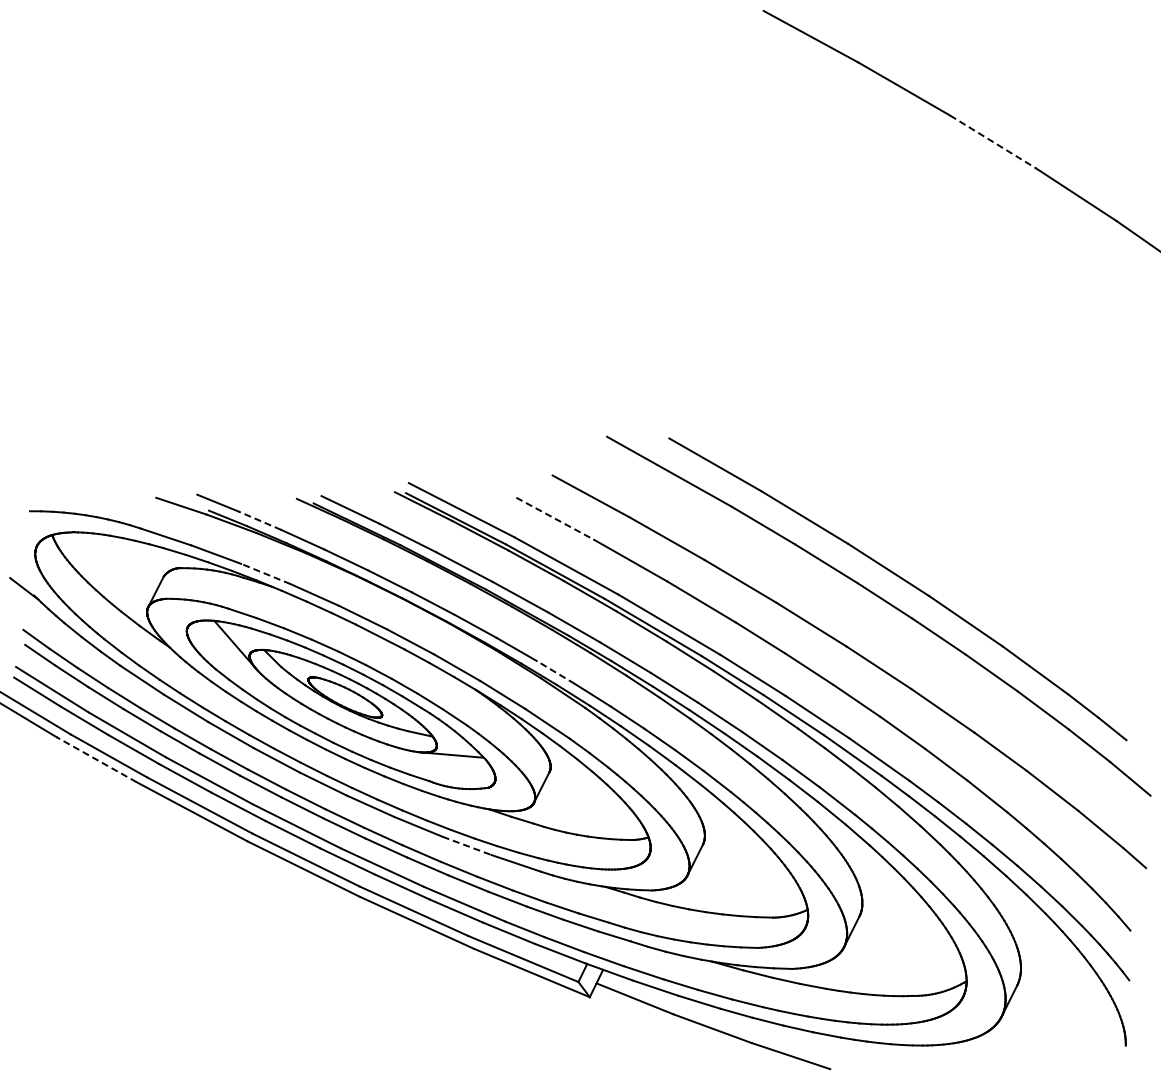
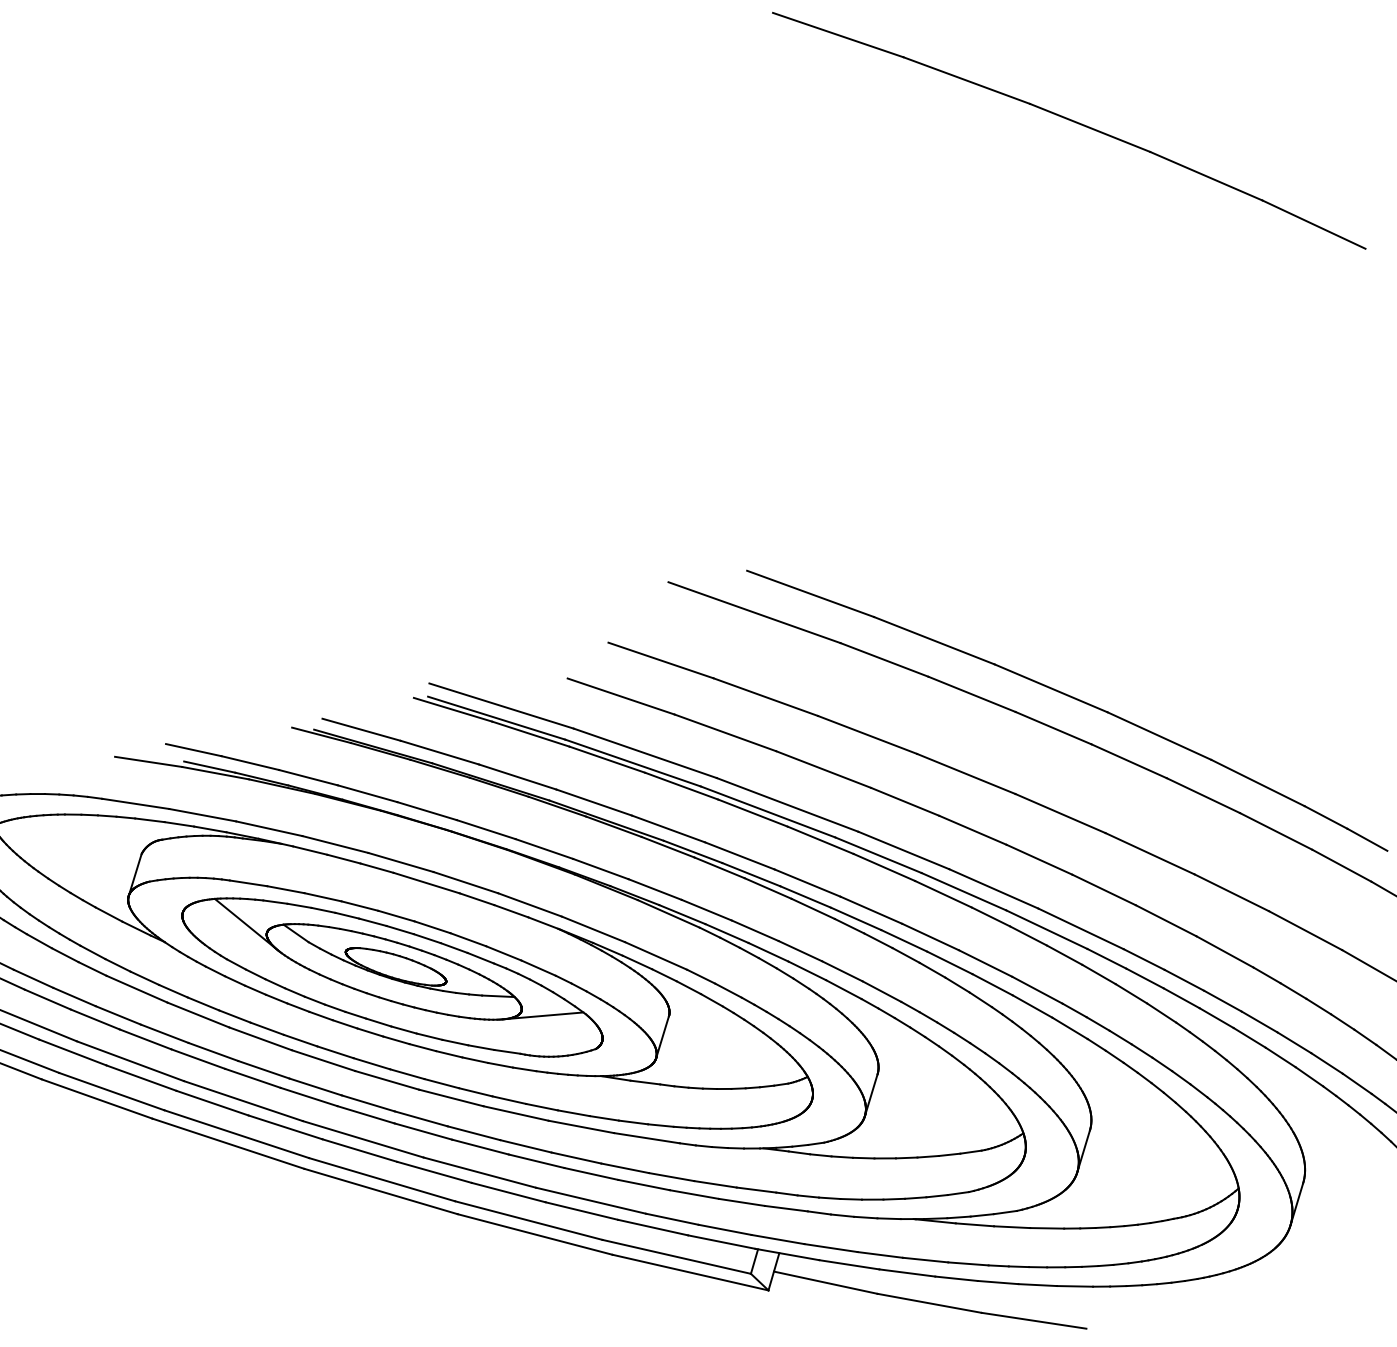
line: (993, 142) -> (1090, 128), dashed -> solid
line: (555, 519) -> (621, 697), dashed -> solid
line: (259, 520) -> (249, 762), dashed -> solid
line: (265, 573) -> (268, 828), dashed -> solid
line: (555, 672) -> (654, 889), dashed -> solid
line: (96, 759) -> (96, 1098), dashed -> solid
line: (467, 846) -> (582, 1127), dashed -> solid

